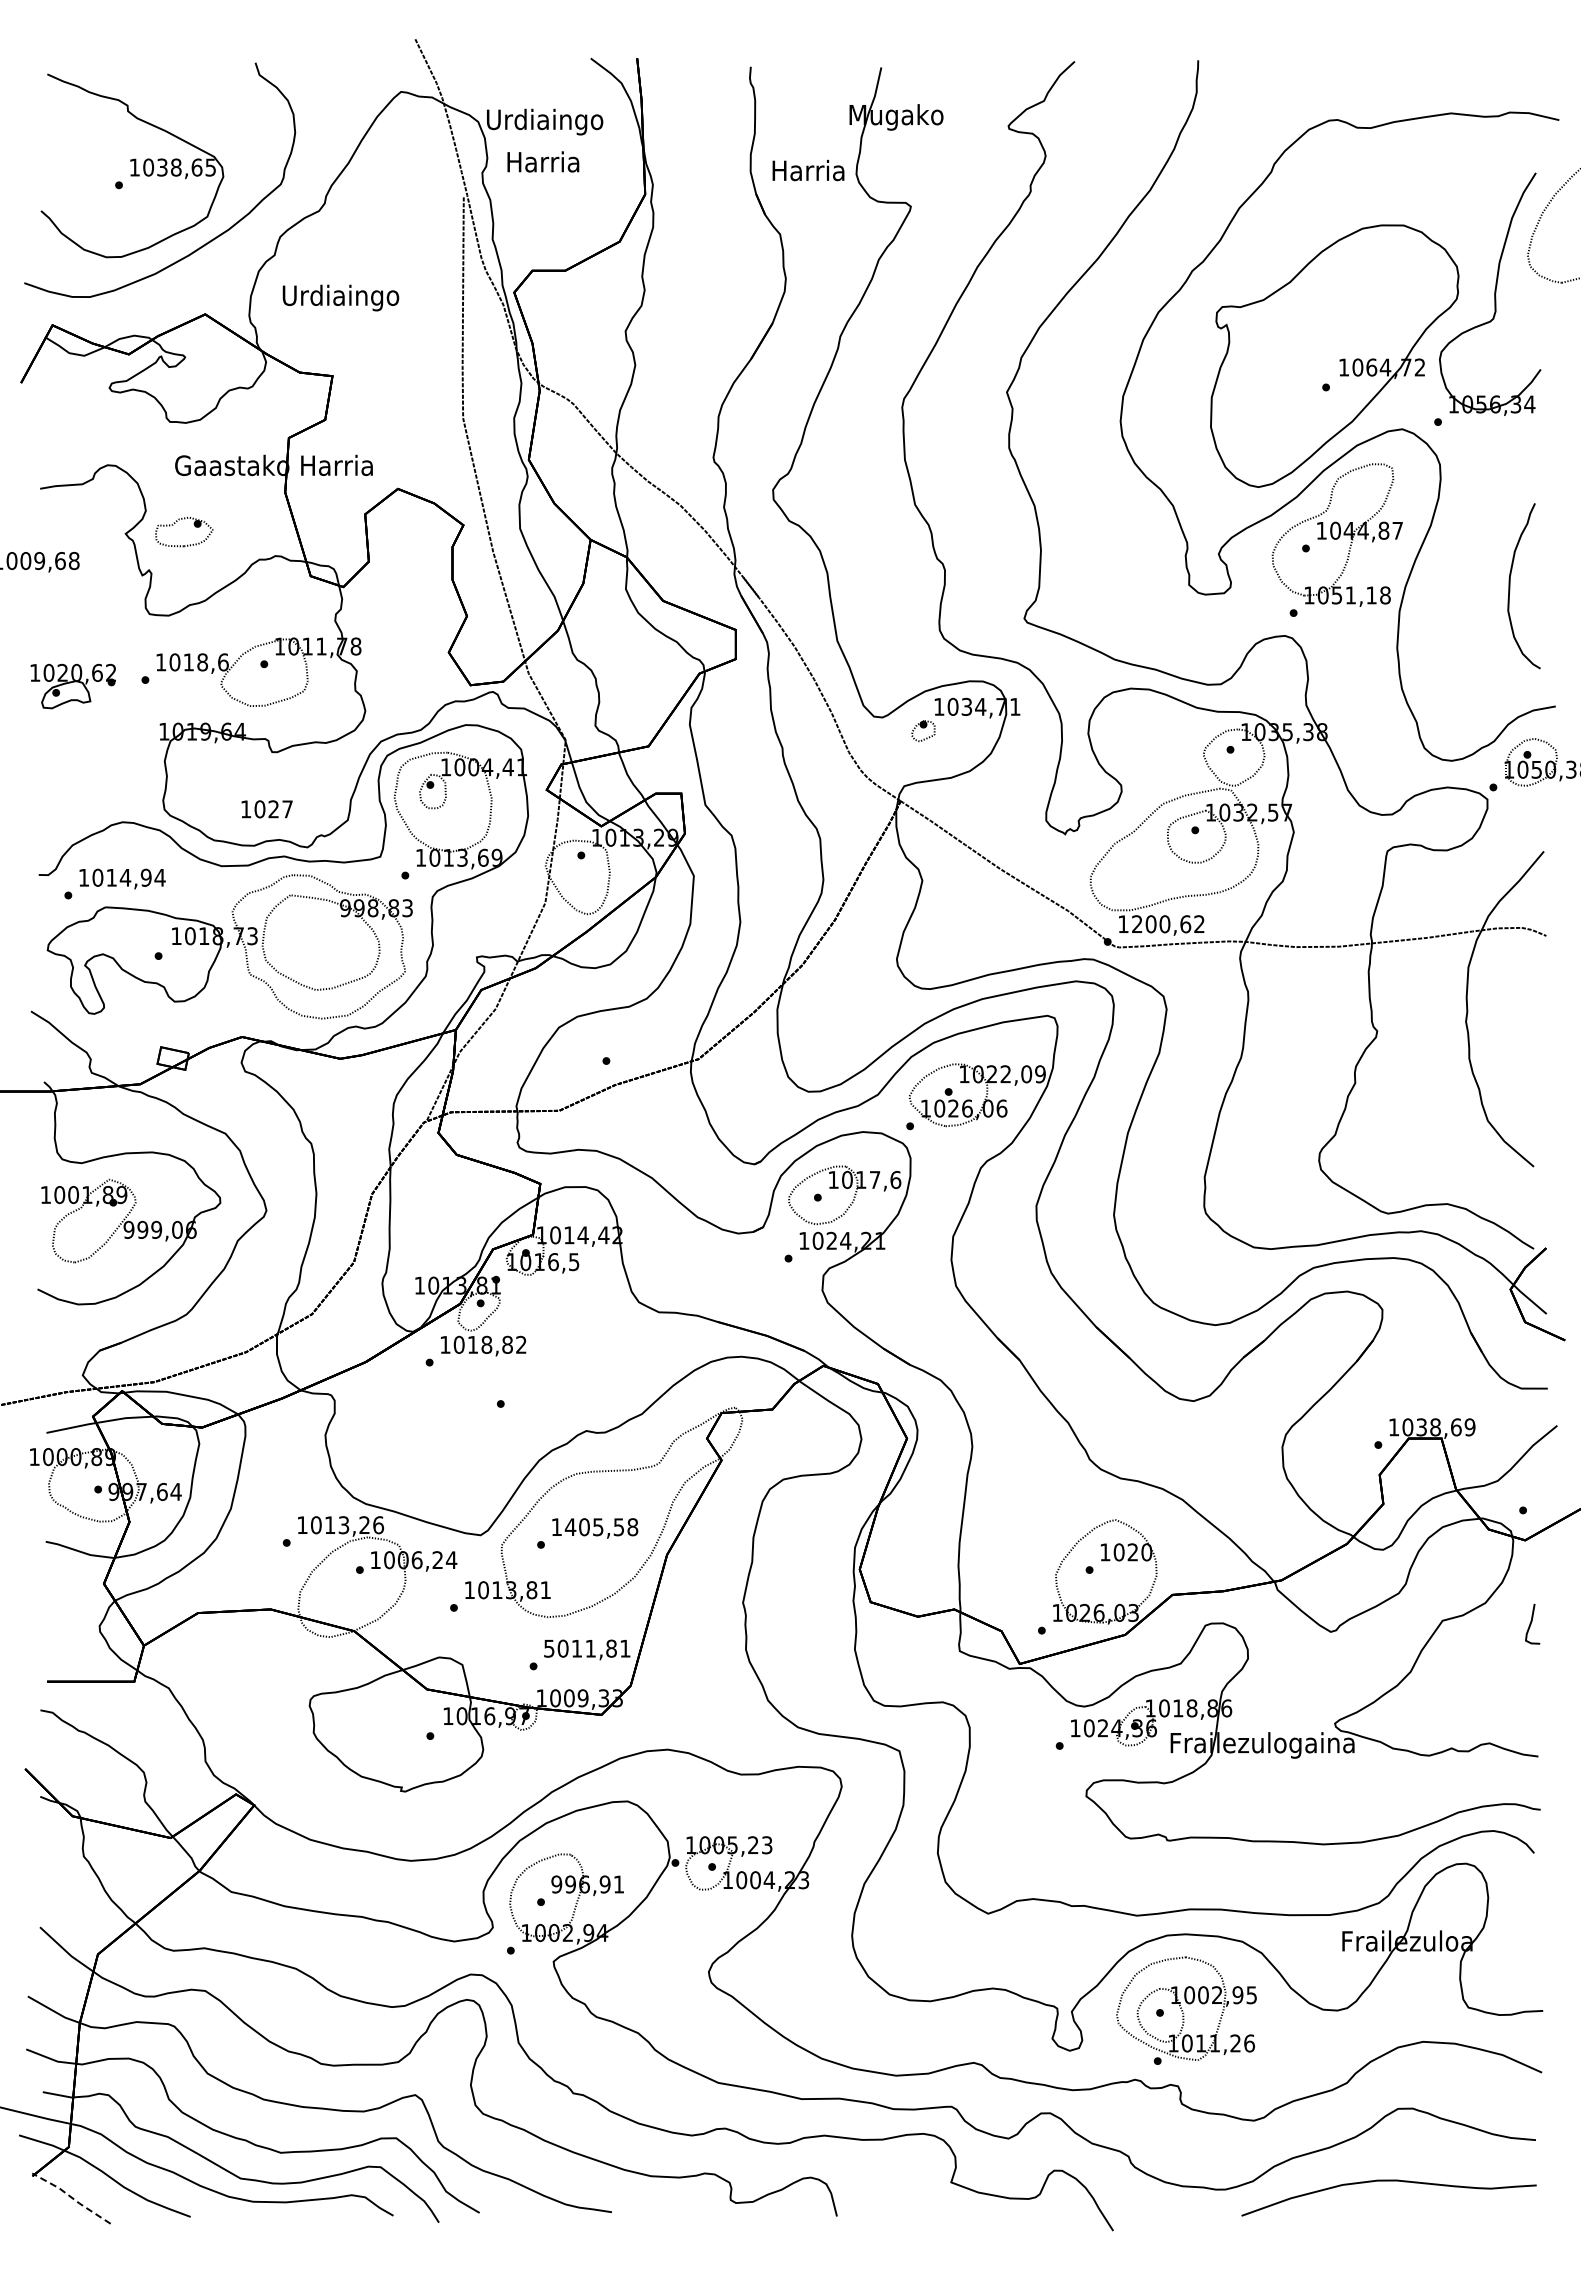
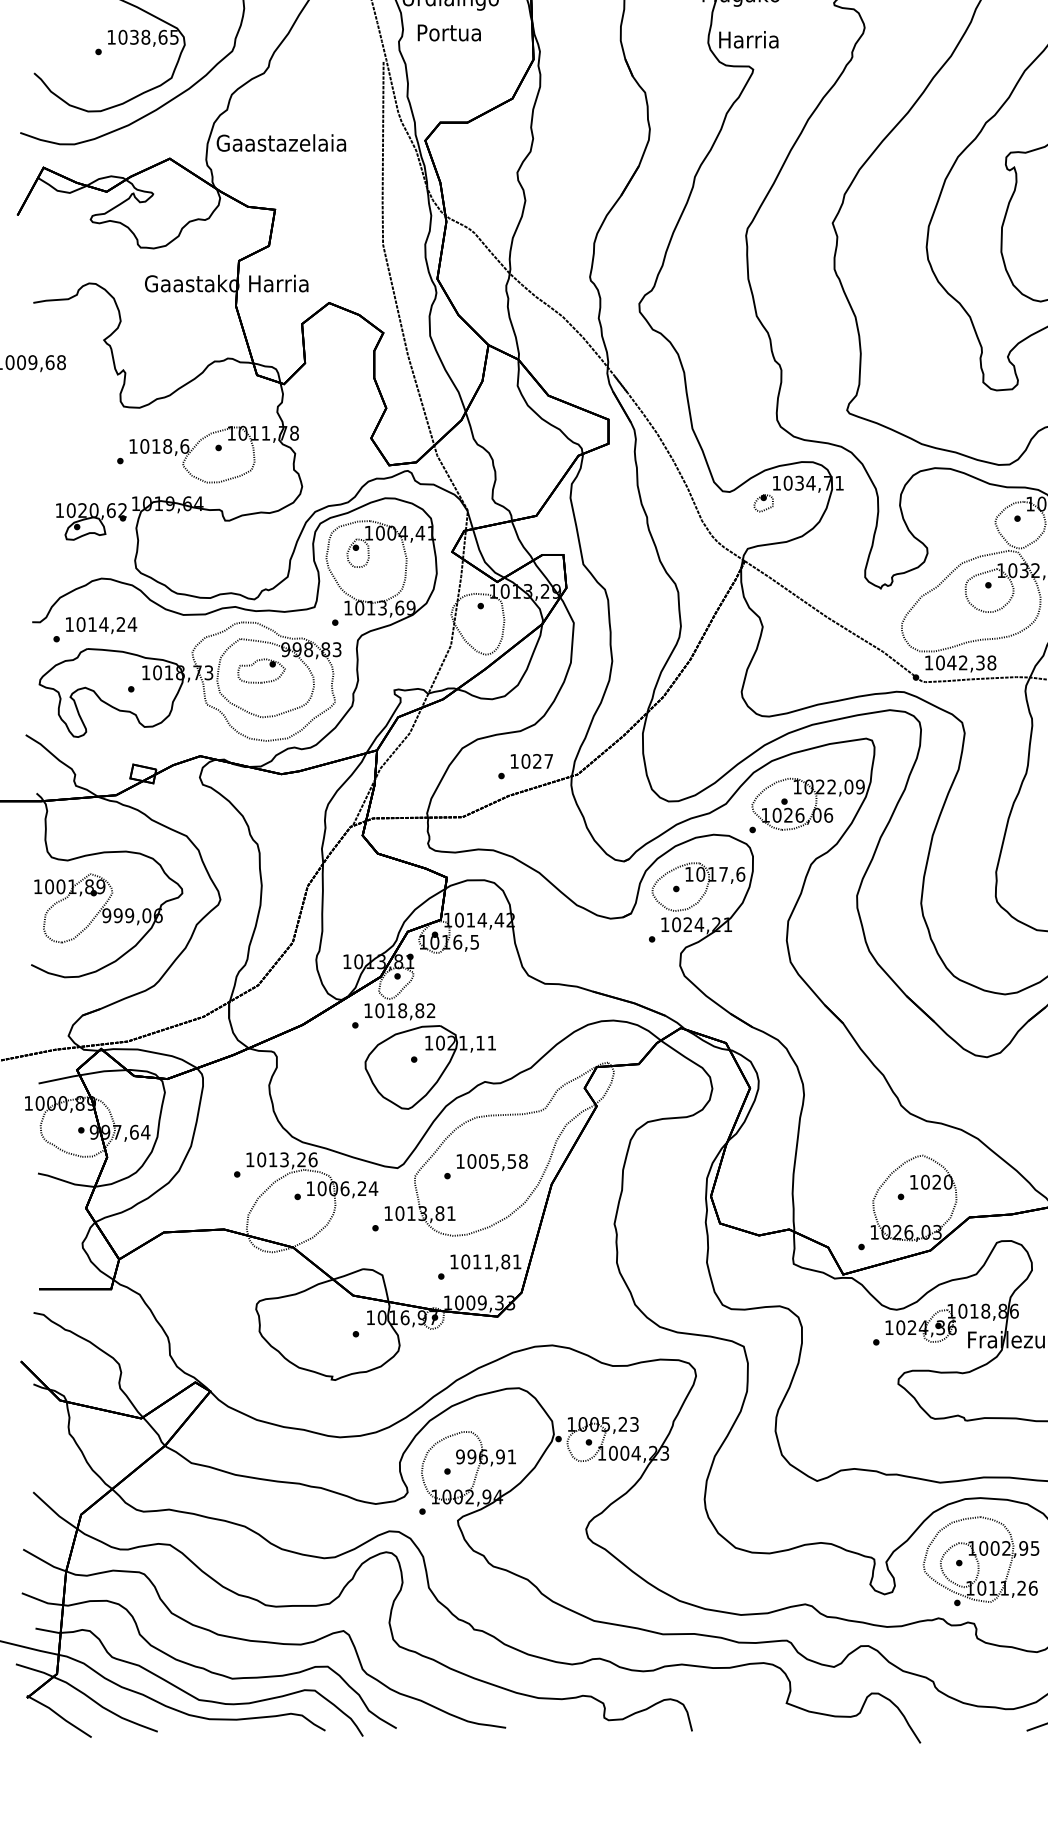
text: (543, 161) -> (449, 32), Harria -> Portua
text: (808, 170) -> (748, 39), moved
text: (340, 297) -> (281, 144), Urdiaingo -> Gaastazelaia
part: (194, 526) -> (270, 666), moved
part: (72, 686) -> (90, 521), moved
text: (266, 809) -> (531, 761), moved
text: (145, 877) -> (120, 624), 1014,94 -> 1014,24
text: (1168, 924) -> (966, 663), 1200,62 -> 1042,38
part: (520, 1413) -> (430, 1067), added
text: (570, 1527) -> (471, 1161), 1405,58 -> 1005,58
text: (549, 1648) -> (454, 1261), 5011,81 -> 1011,81
line: (71, 2197) -> (59, 1715), dashed -> solid

